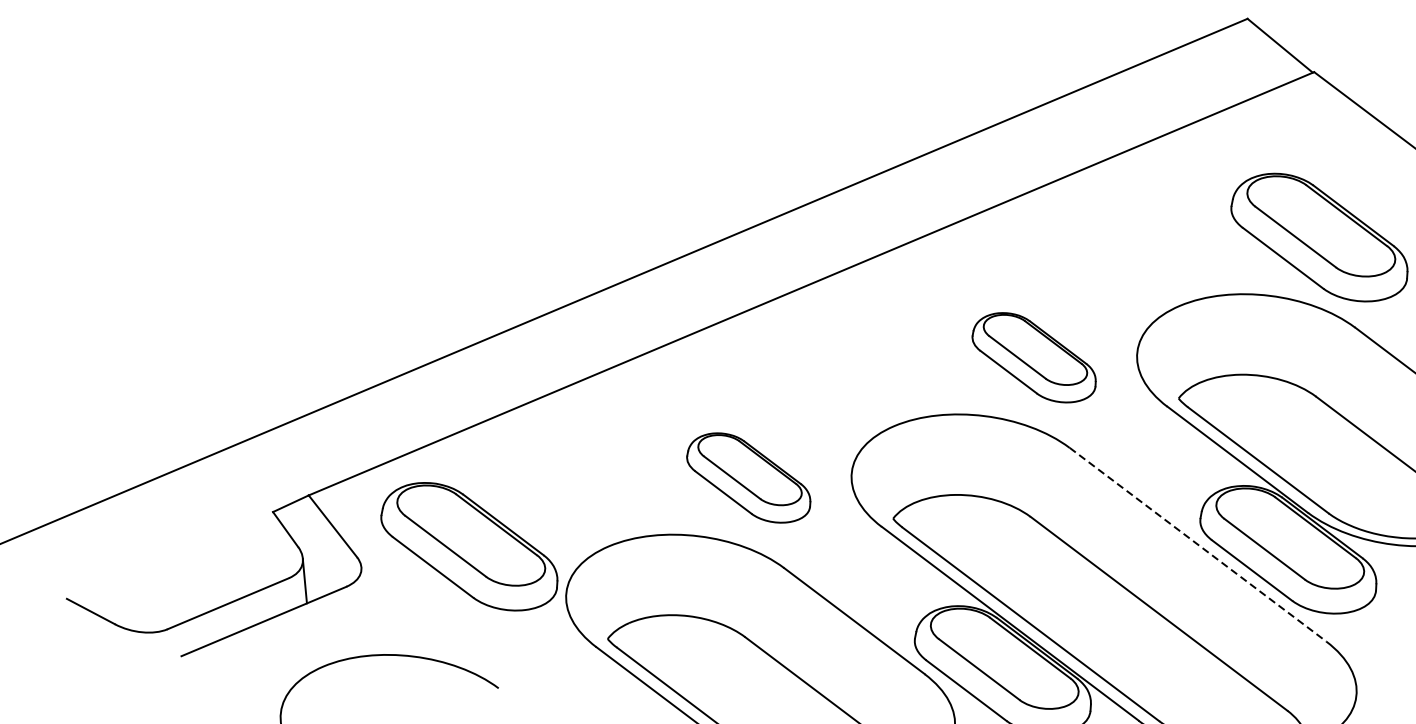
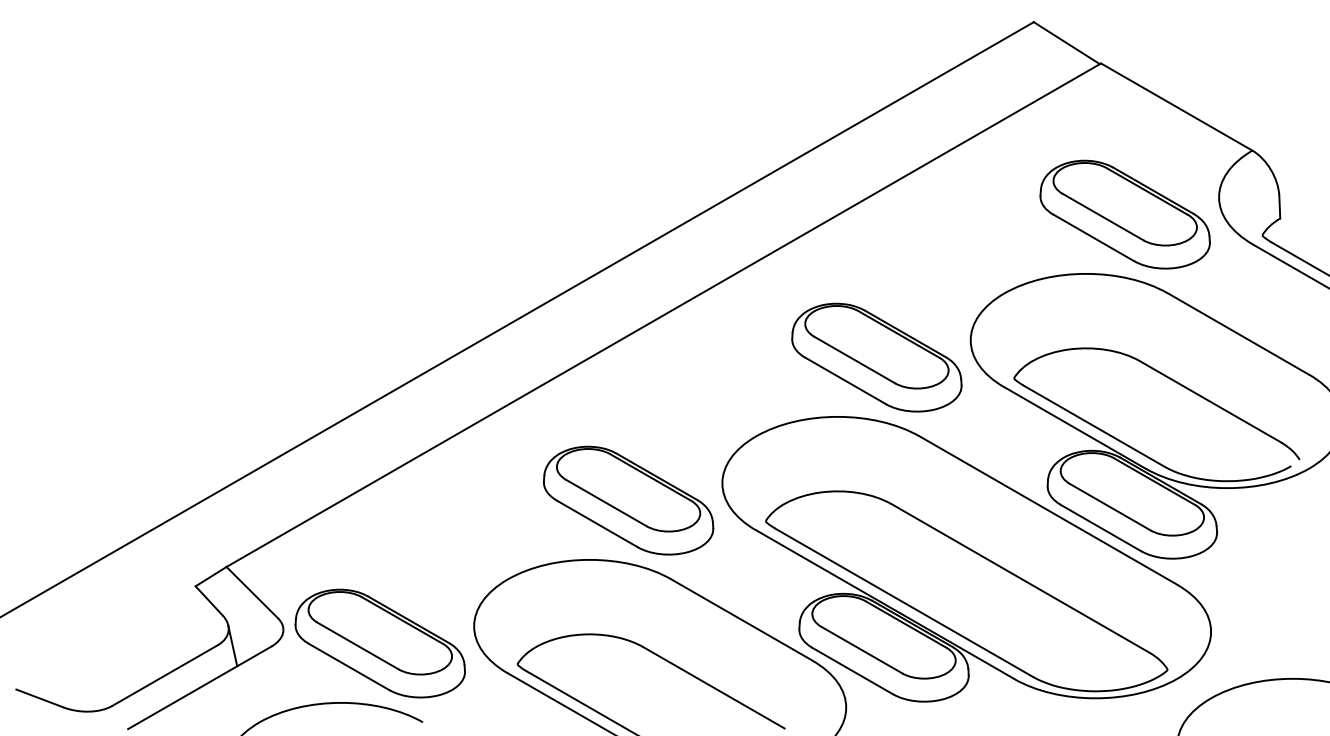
part: (1034, 357) -> (876, 357), size x1.43
part: (748, 477) -> (628, 500), size x1.43
line: (1198, 544) -> (1048, 510), dashed -> solid
part: (469, 546) -> (379, 643), moved

